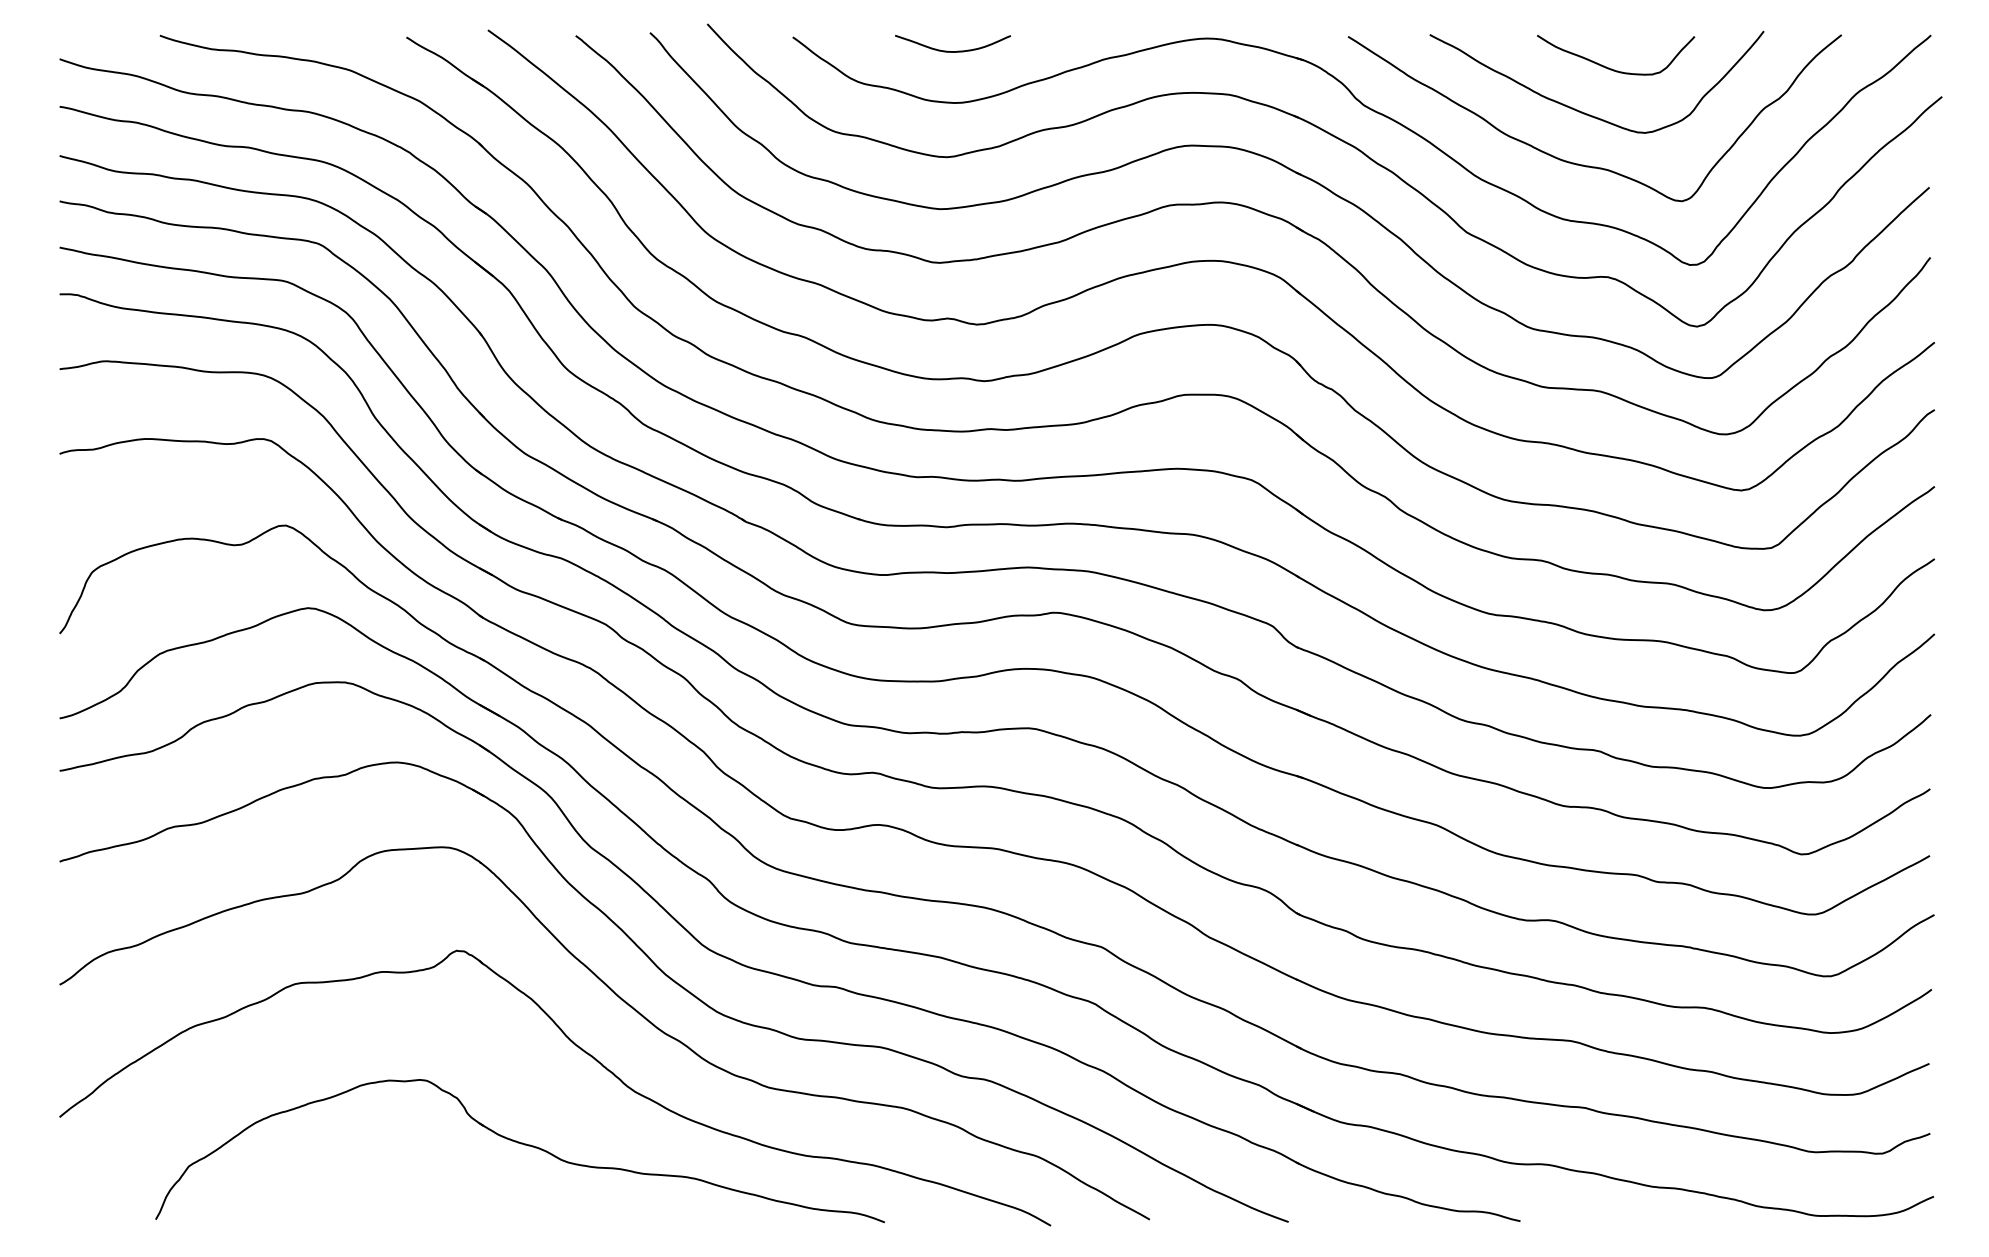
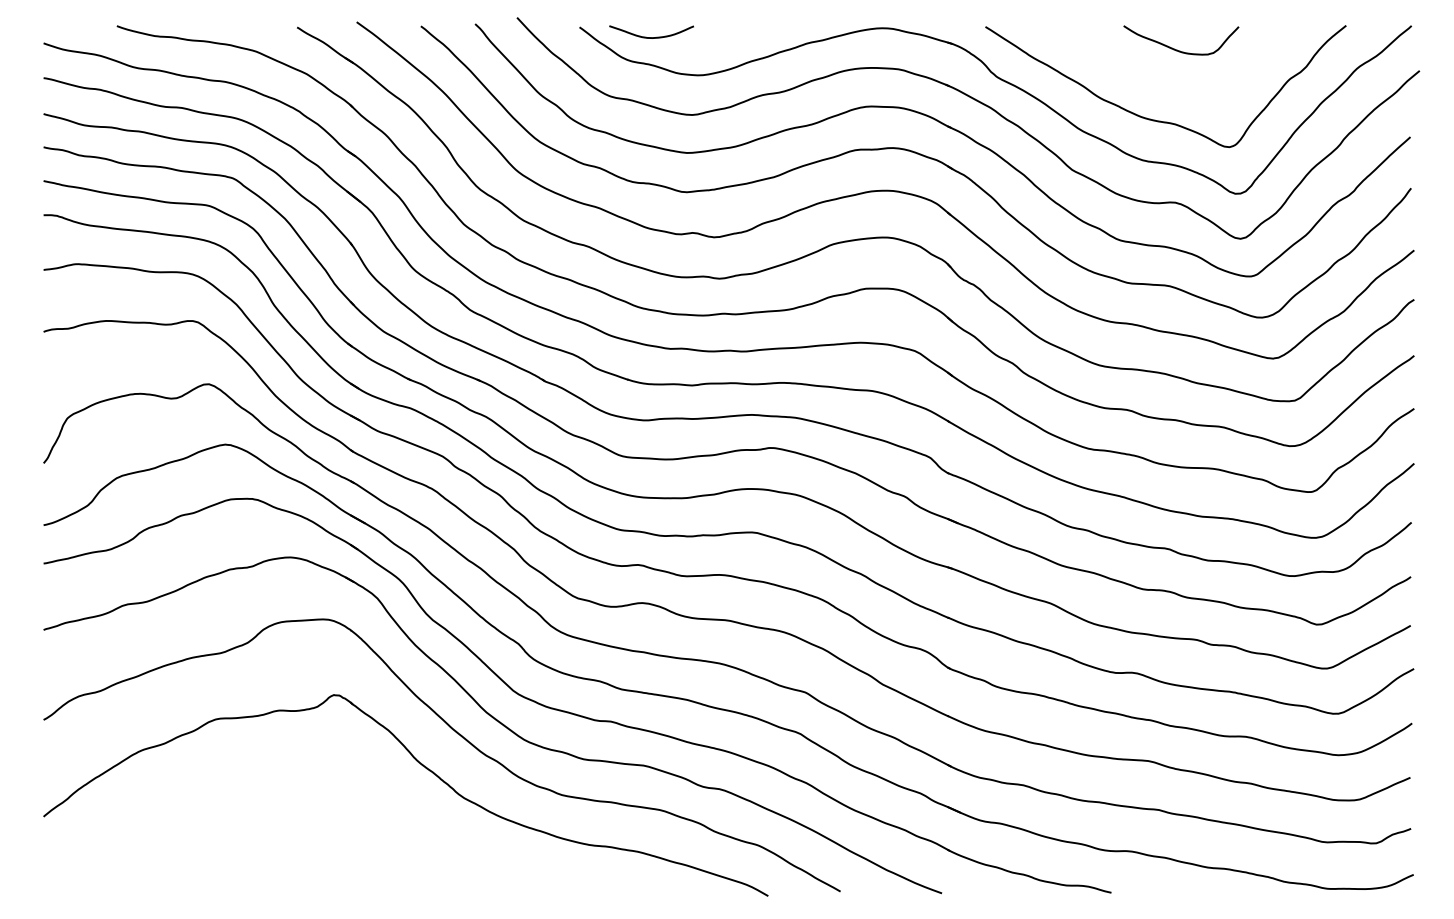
curve: (952, 51) -> (651, 37), moved
curve: (1583, 111) -> (1157, 81), removed
part: (519, 1151) -> (379, 841), removed

